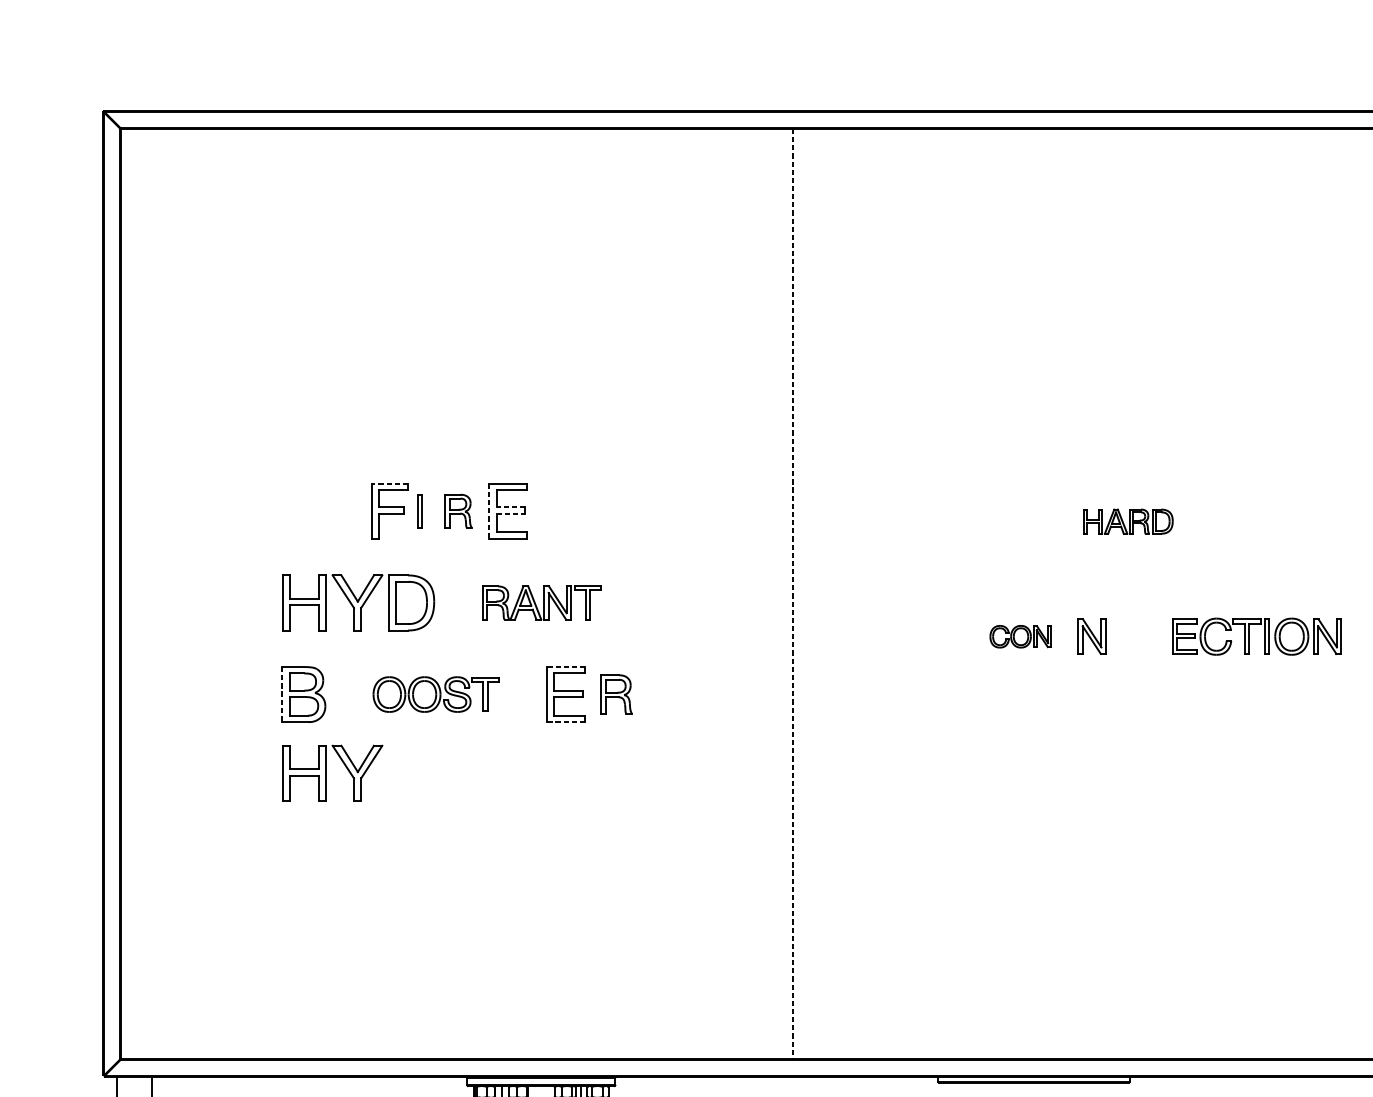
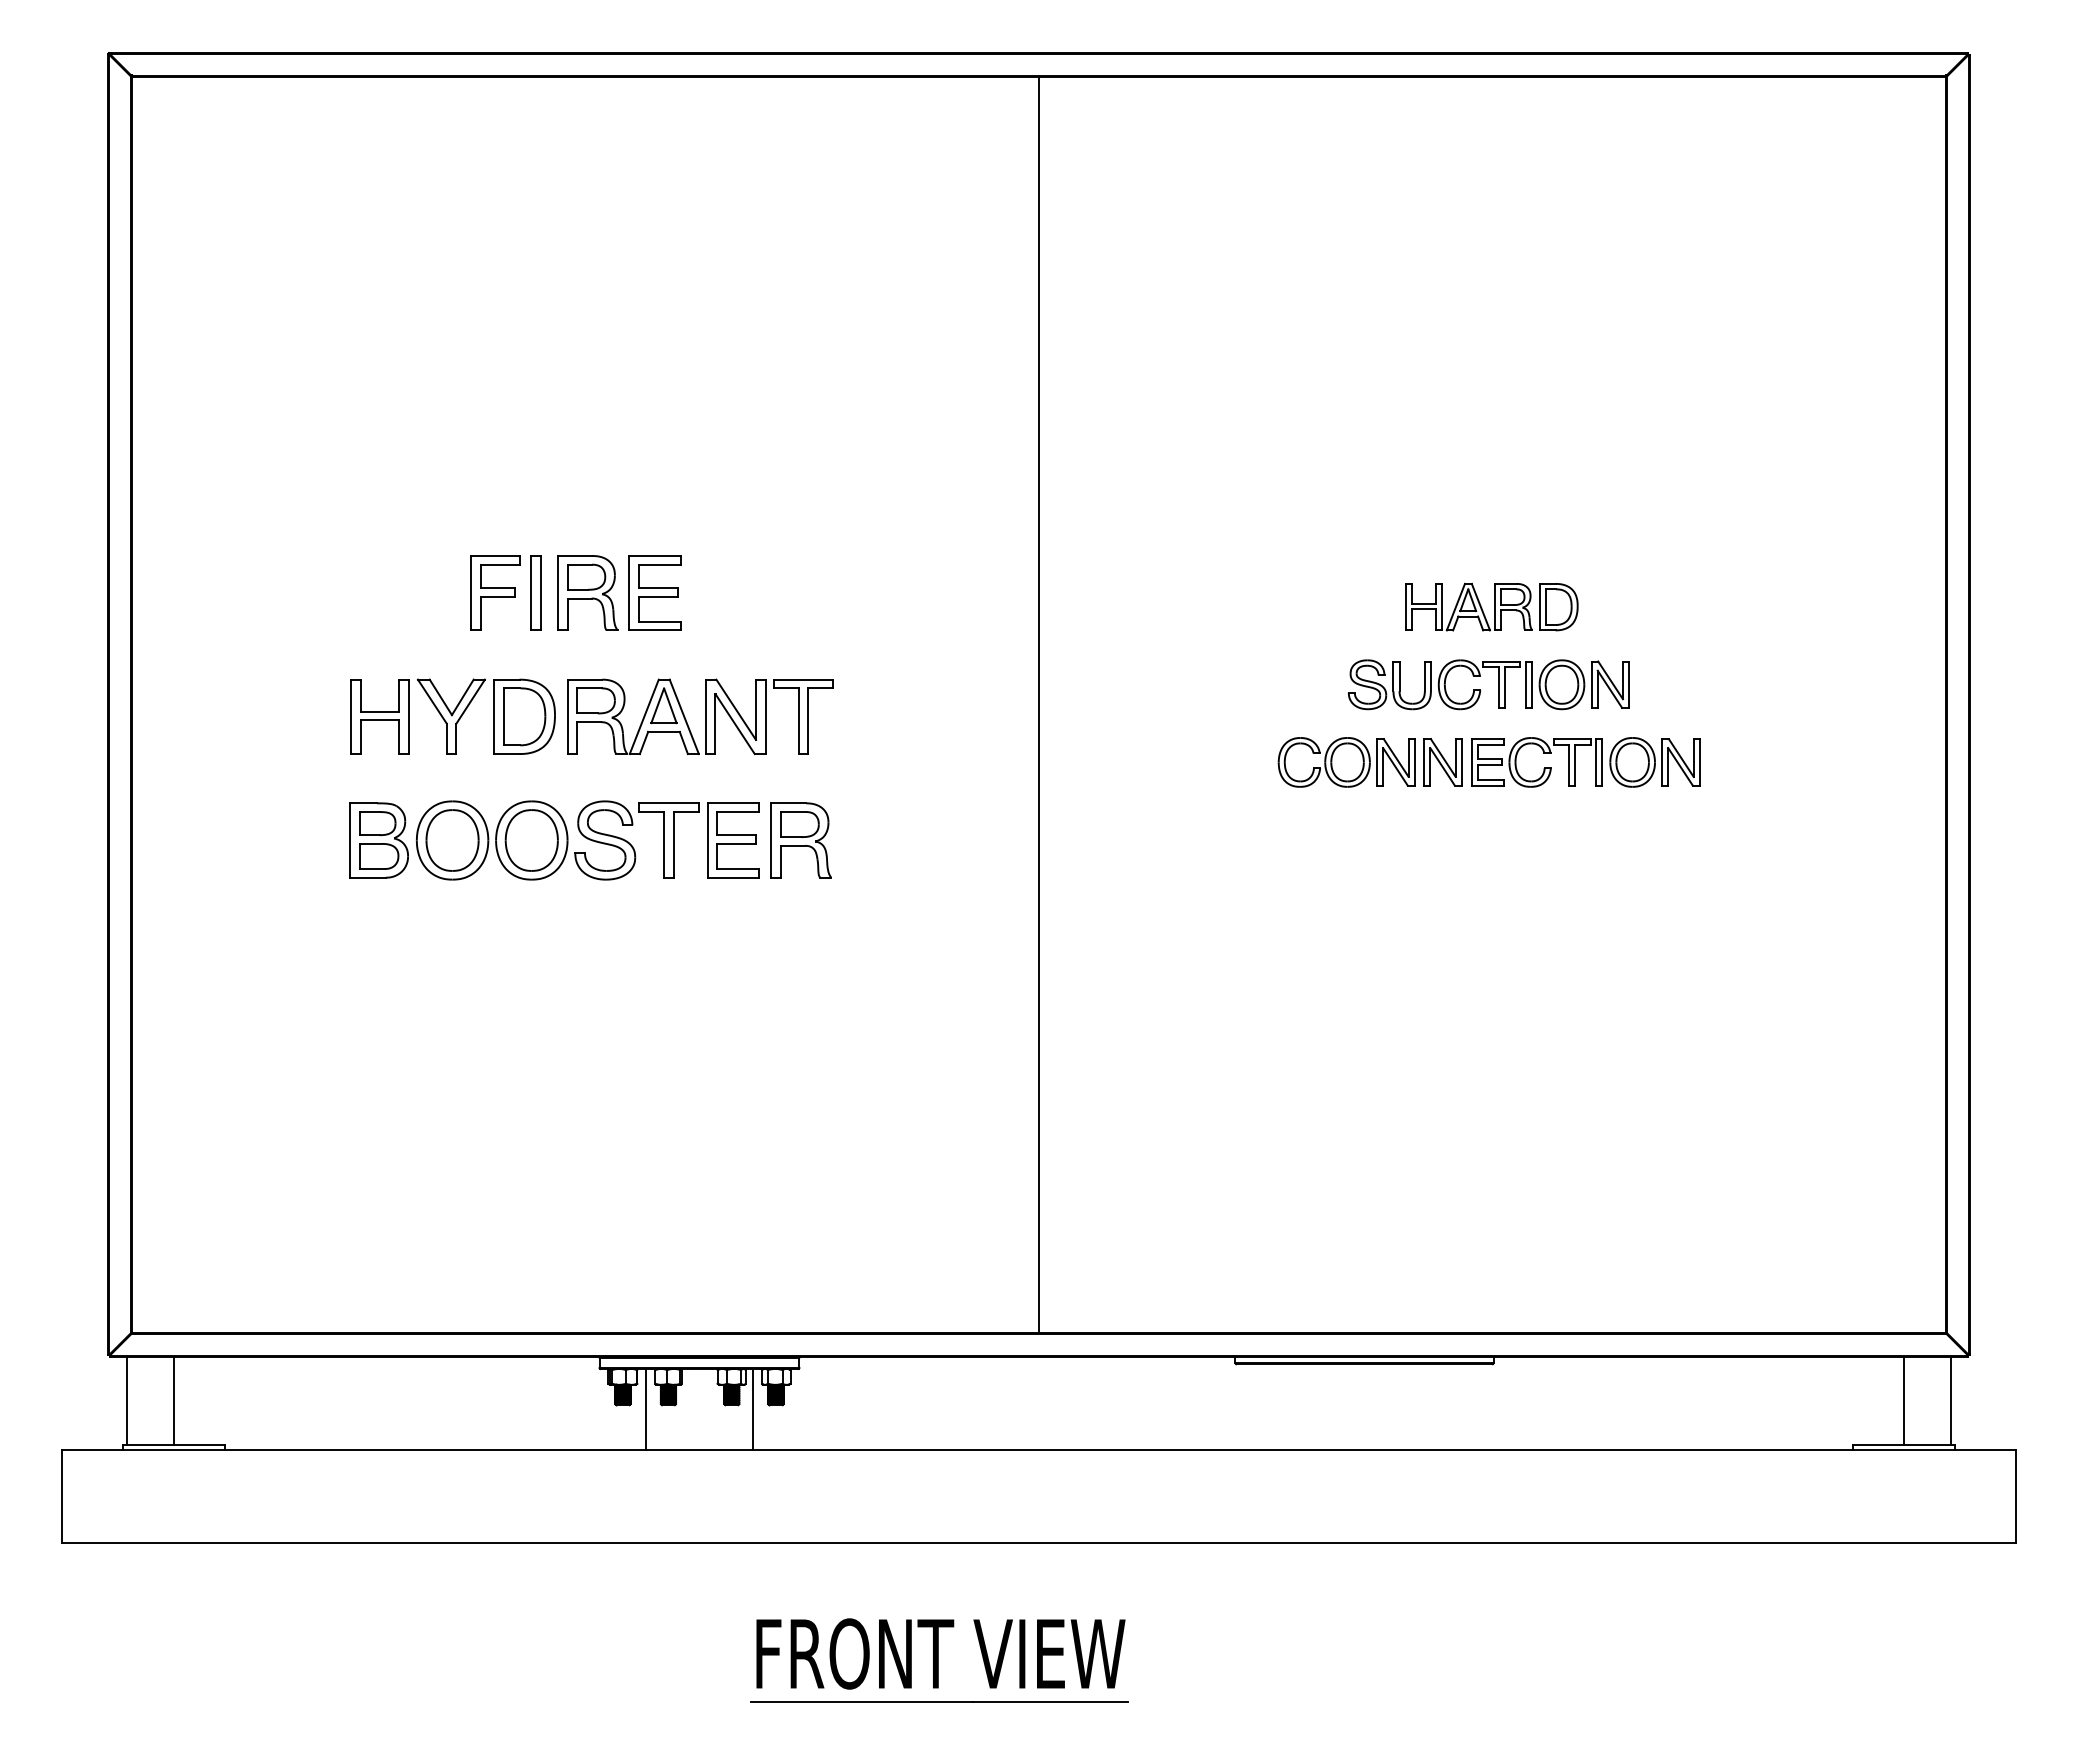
line: (389, 484) -> (494, 556), dashed -> solid
line: (510, 507) -> (657, 587), dashed -> solid
part: (419, 510) -> (535, 592), size x1.67
part: (458, 510) -> (587, 592), size x1.67
line: (489, 511) -> (629, 593), dashed -> solid
line: (510, 513) -> (658, 596), dashed -> solid
part: (1127, 521) -> (1491, 606), size x1.43
part: (1120, 583) -> (1481, 690), added
line: (793, 593) -> (1039, 704), dashed -> solid
part: (541, 602) -> (700, 716), size x1.67
part: (1020, 636) -> (1346, 762), size x1.67
part: (1249, 636) -> (1575, 762), moved
line: (566, 667) -> (733, 803), dashed -> solid
part: (436, 694) -> (557, 840), size x1.67
part: (616, 694) -> (800, 840), size x1.43
line: (282, 695) -> (350, 841), dashed -> solid
line: (566, 721) -> (733, 877), dashed -> solid
part: (326, 773) -> (409, 946), removed

